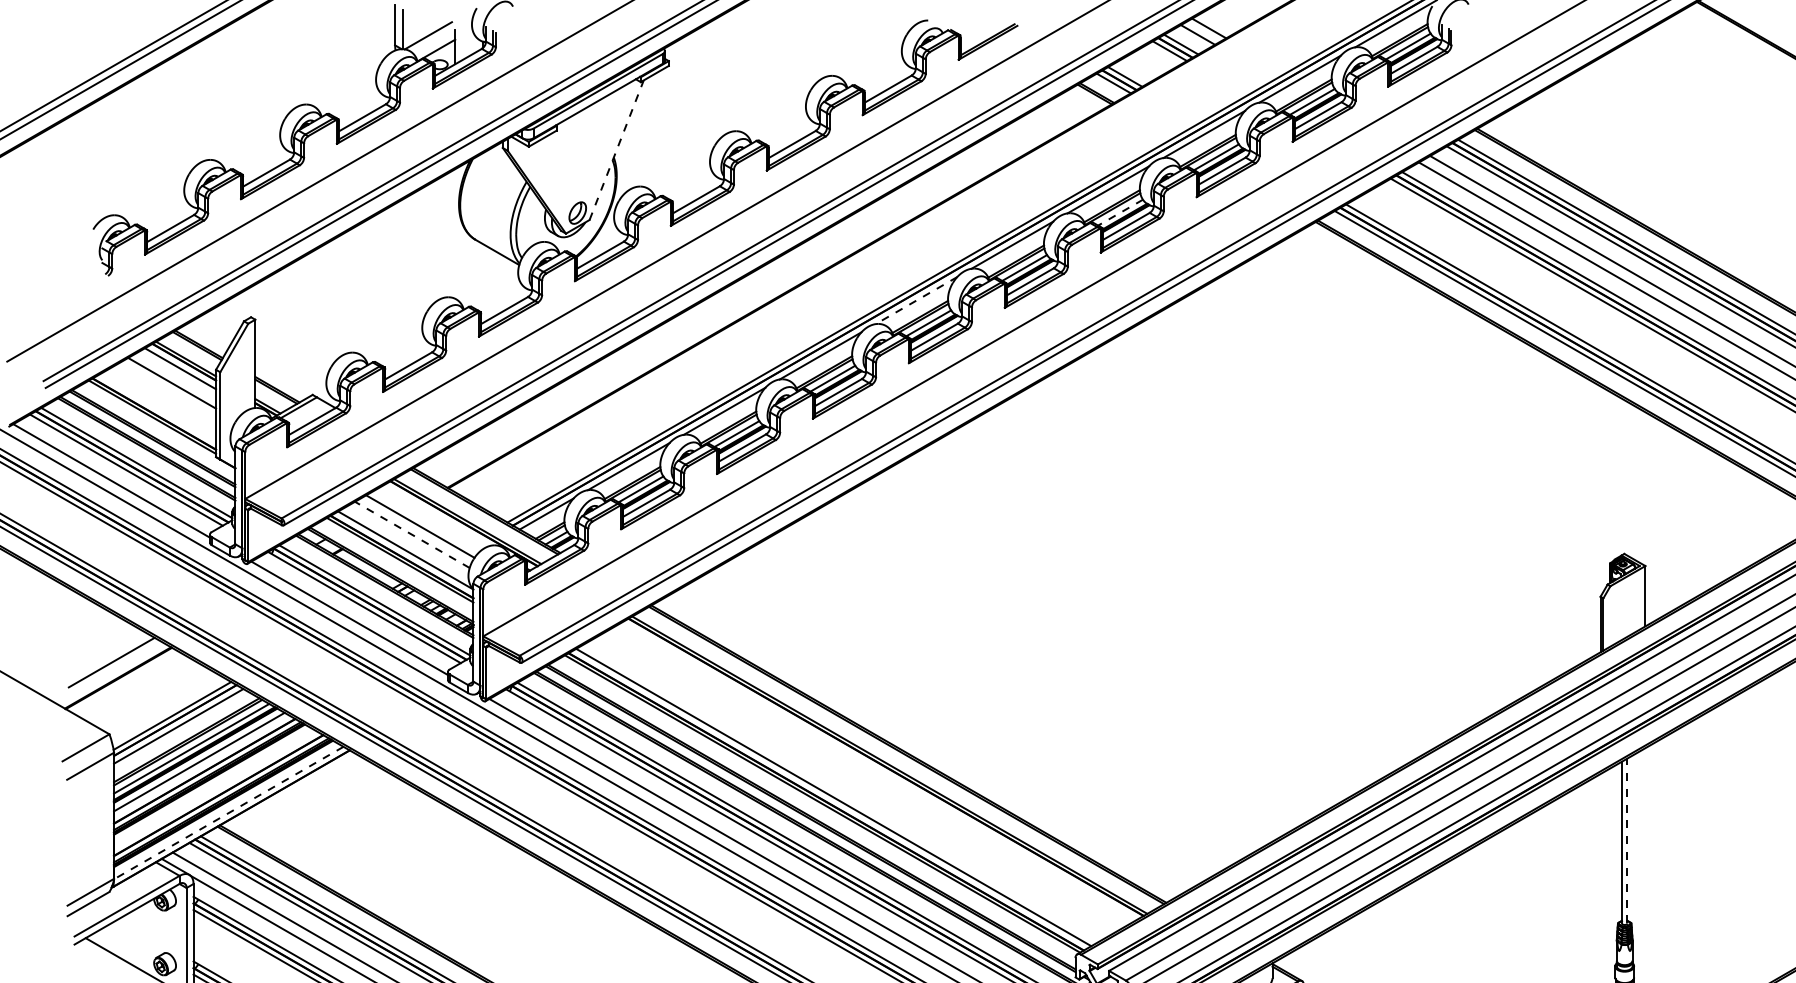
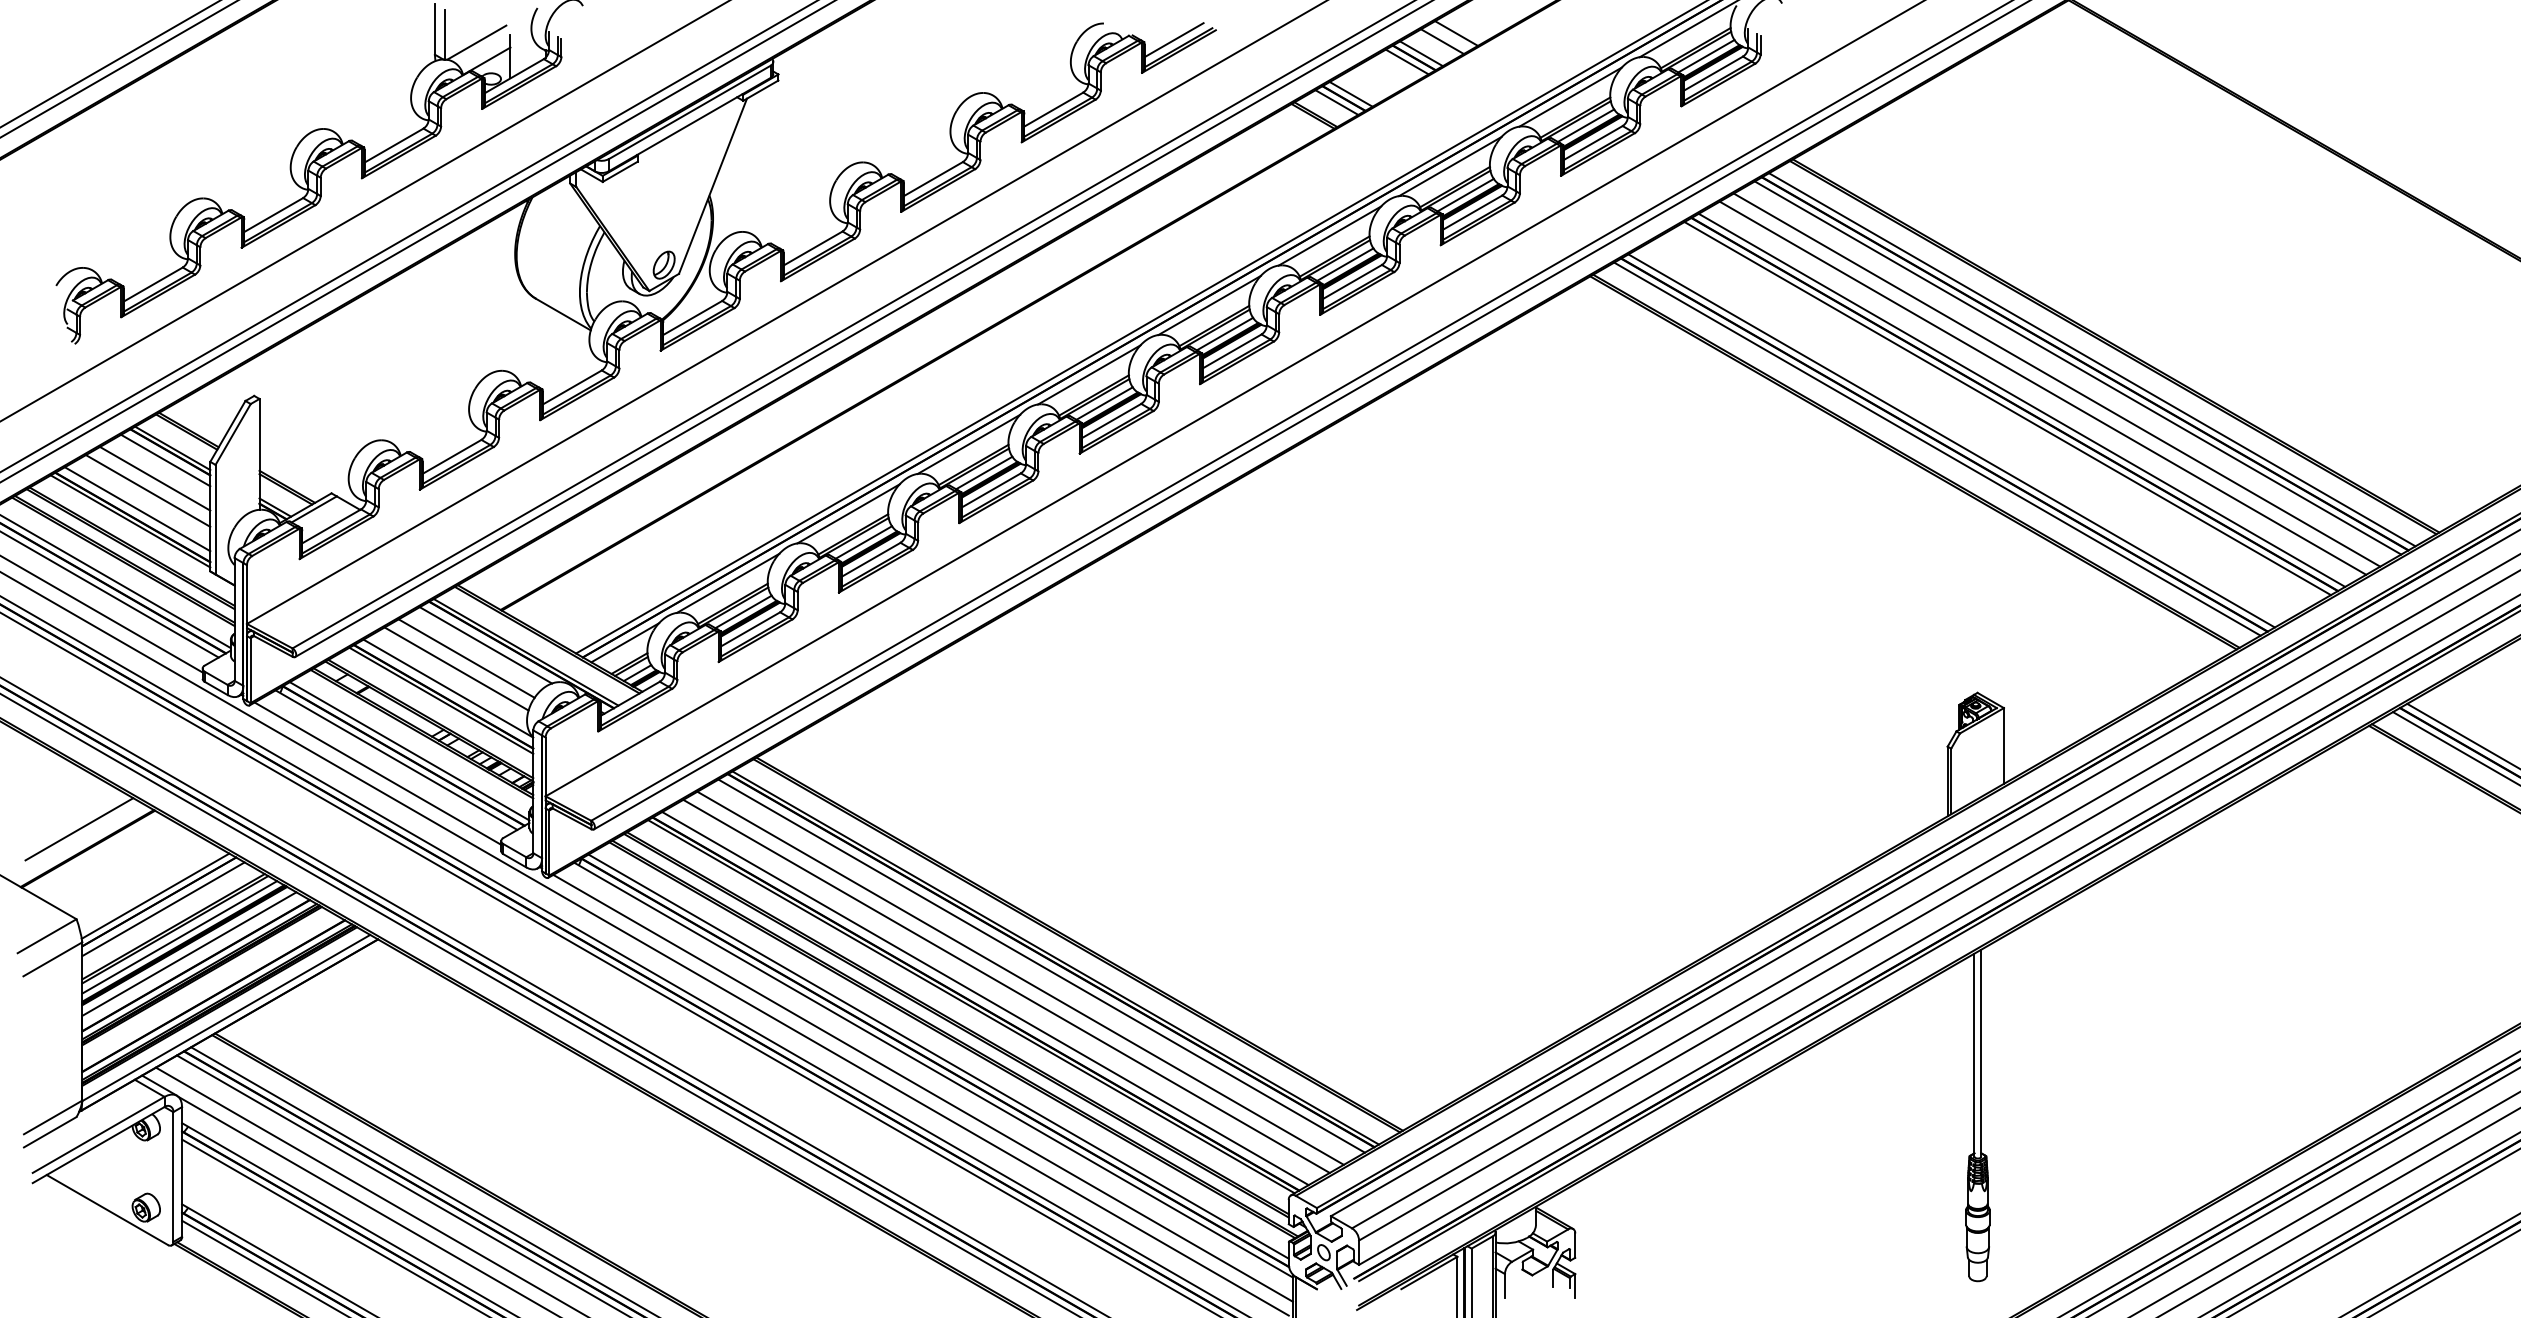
line: (983, 34) -> (1173, 40), added
line: (617, 150) -> (713, 186), dashed -> solid
line: (1119, 212) -> (1344, 264), dashed -> solid
line: (915, 301) -> (1088, 375), dashed -> solid
line: (166, 392) -> (147, 490), added
line: (158, 407) -> (137, 509), added
line: (435, 516) -> (485, 645), added
line: (412, 534) -> (456, 668), dashed -> solid
line: (878, 771) -> (1041, 965), added
line: (861, 780) -> (1020, 977), added
line: (850, 787) -> (1006, 985), added
line: (228, 813) -> (225, 1018), dashed -> solid
line: (1627, 840) -> (1981, 1052), dashed -> solid

